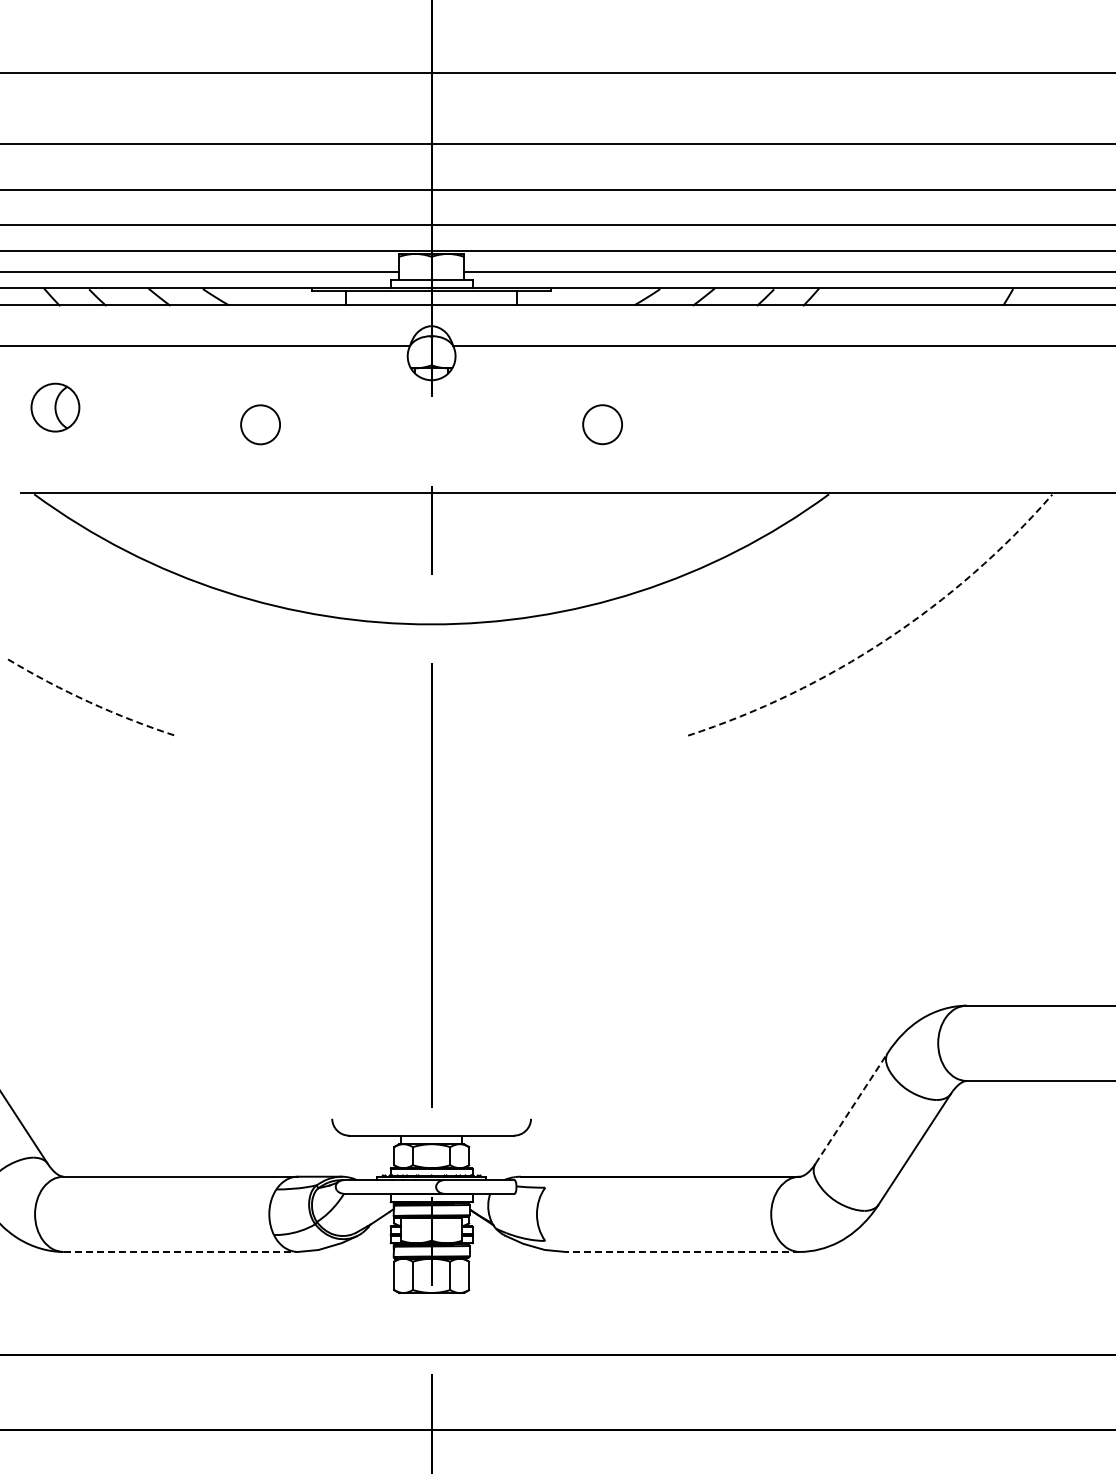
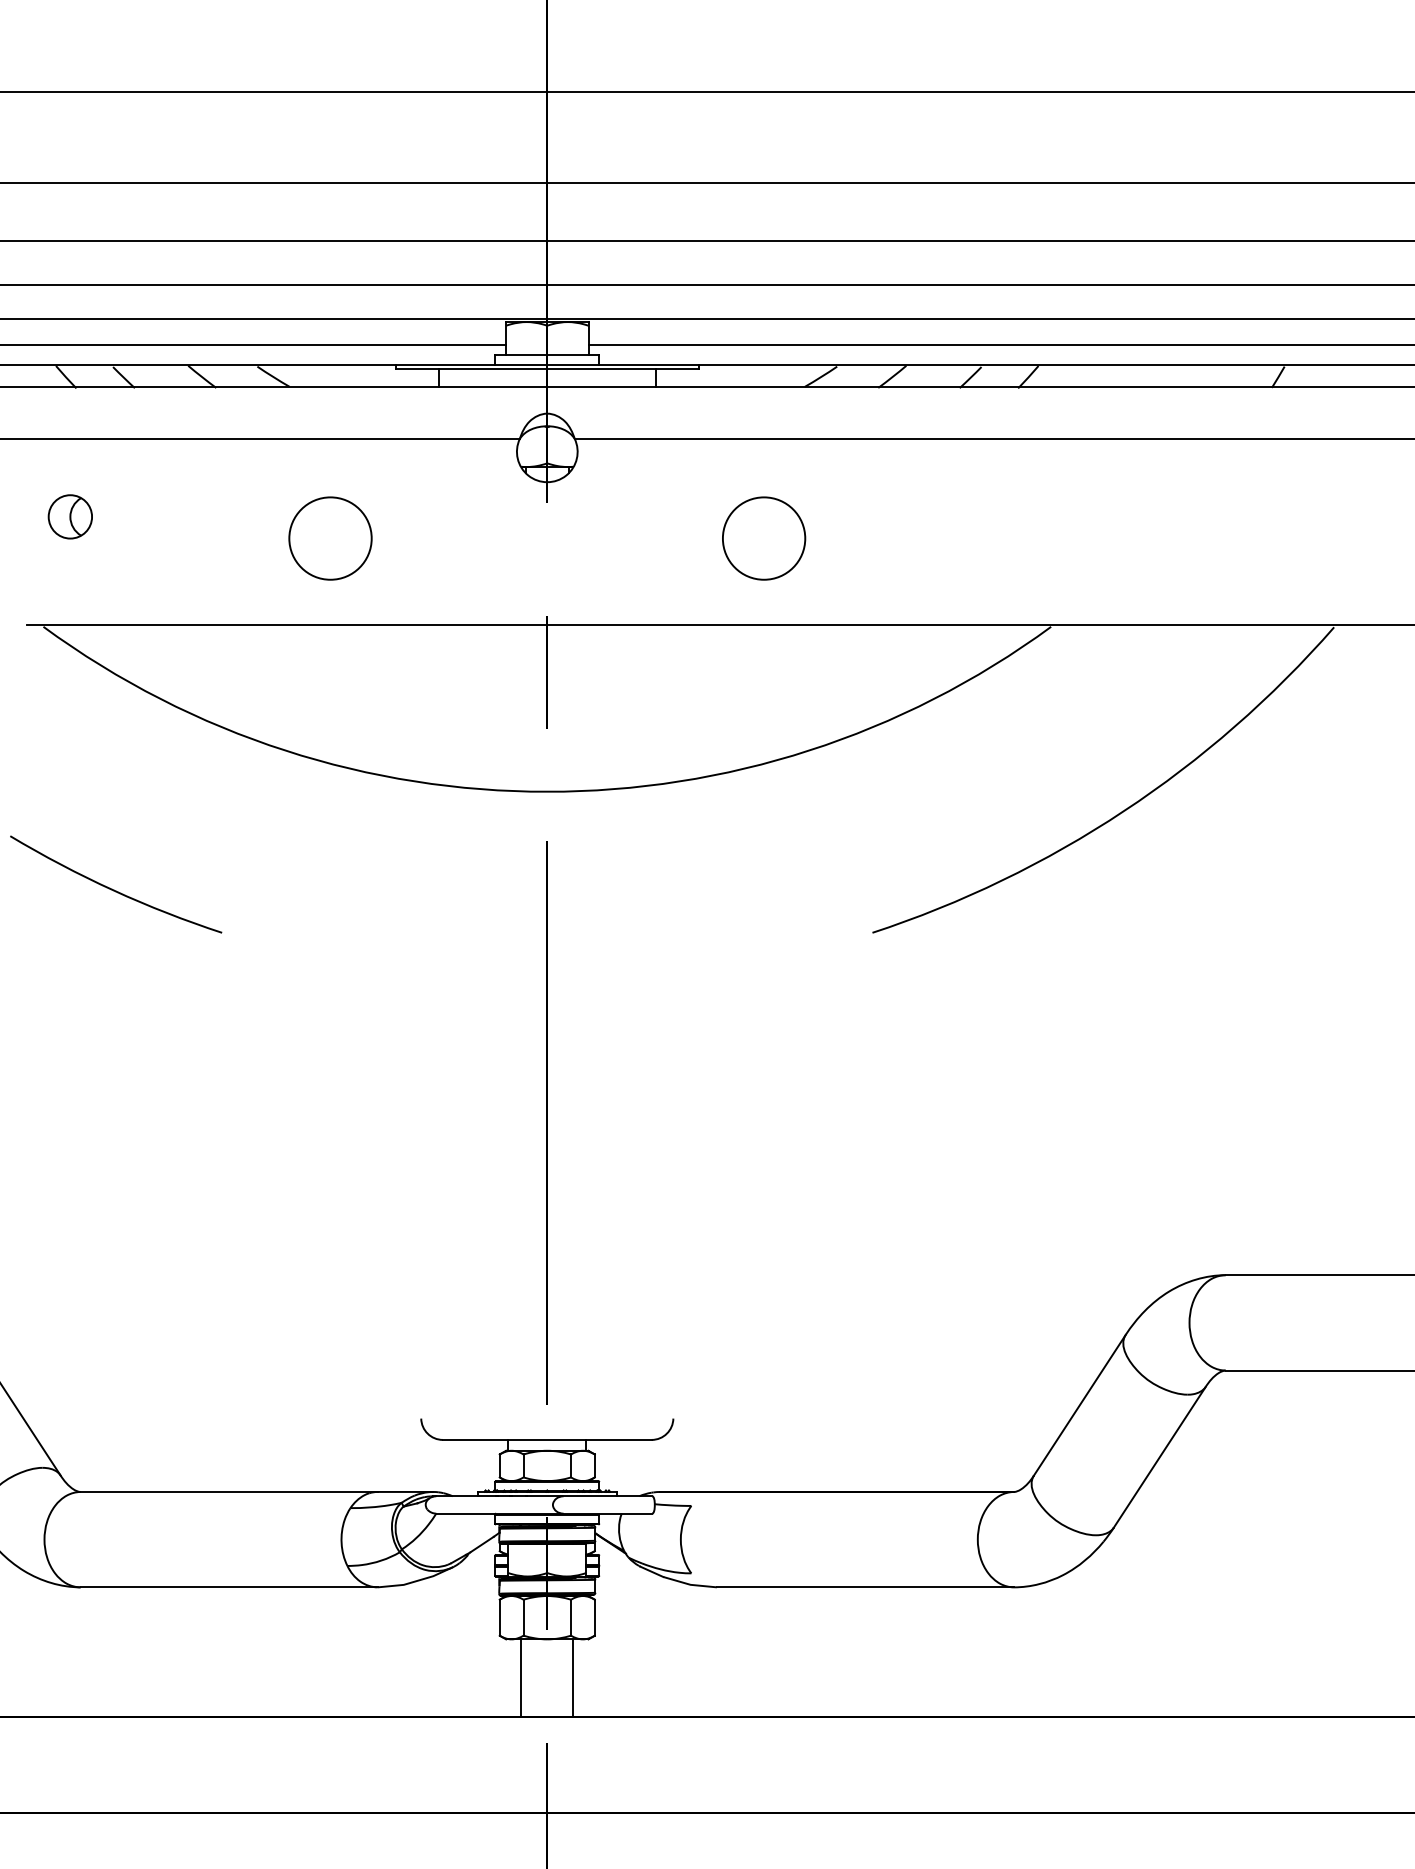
part: (55, 407) -> (70, 516), size x0.71
circle: (260, 424) -> (330, 538), size x1.67
circle: (602, 424) -> (763, 538), size x1.67
arc: (886, 639) -> (1123, 810), dashed -> solid
arc: (89, 702) -> (113, 890), dashed -> solid
line: (851, 1107) -> (1079, 1404), dashed -> solid
line: (181, 1251) -> (230, 1586), dashed -> solid
line: (682, 1251) -> (865, 1586), dashed -> solid
line: (411, 1323) -> (521, 1678), added
line: (452, 1323) -> (573, 1678), added

